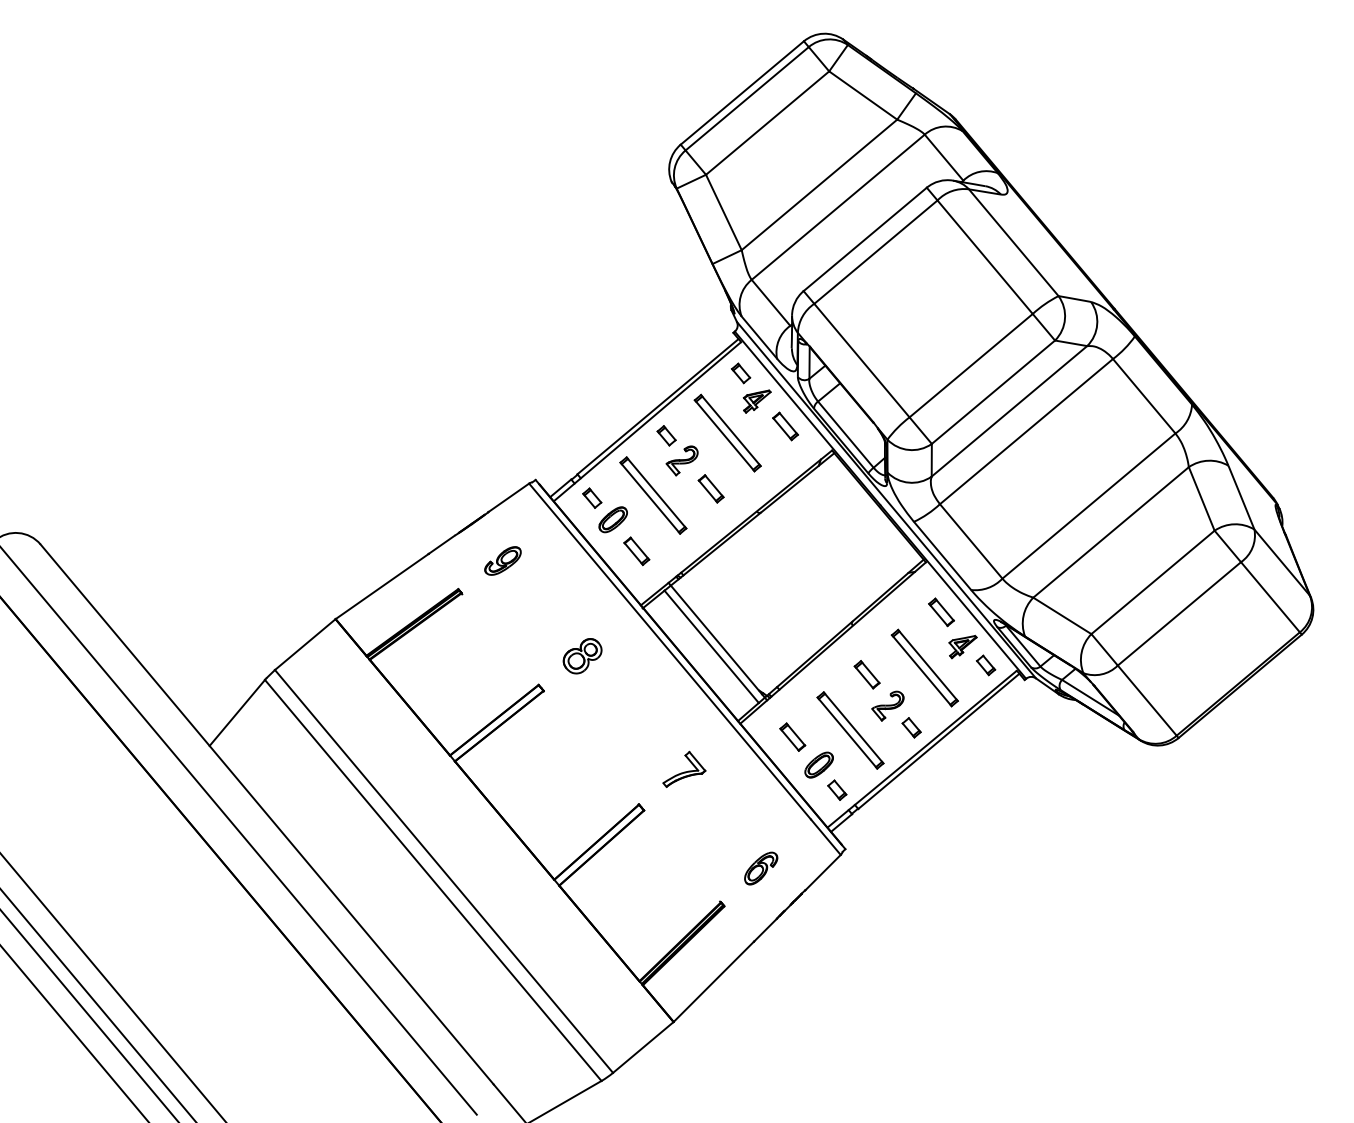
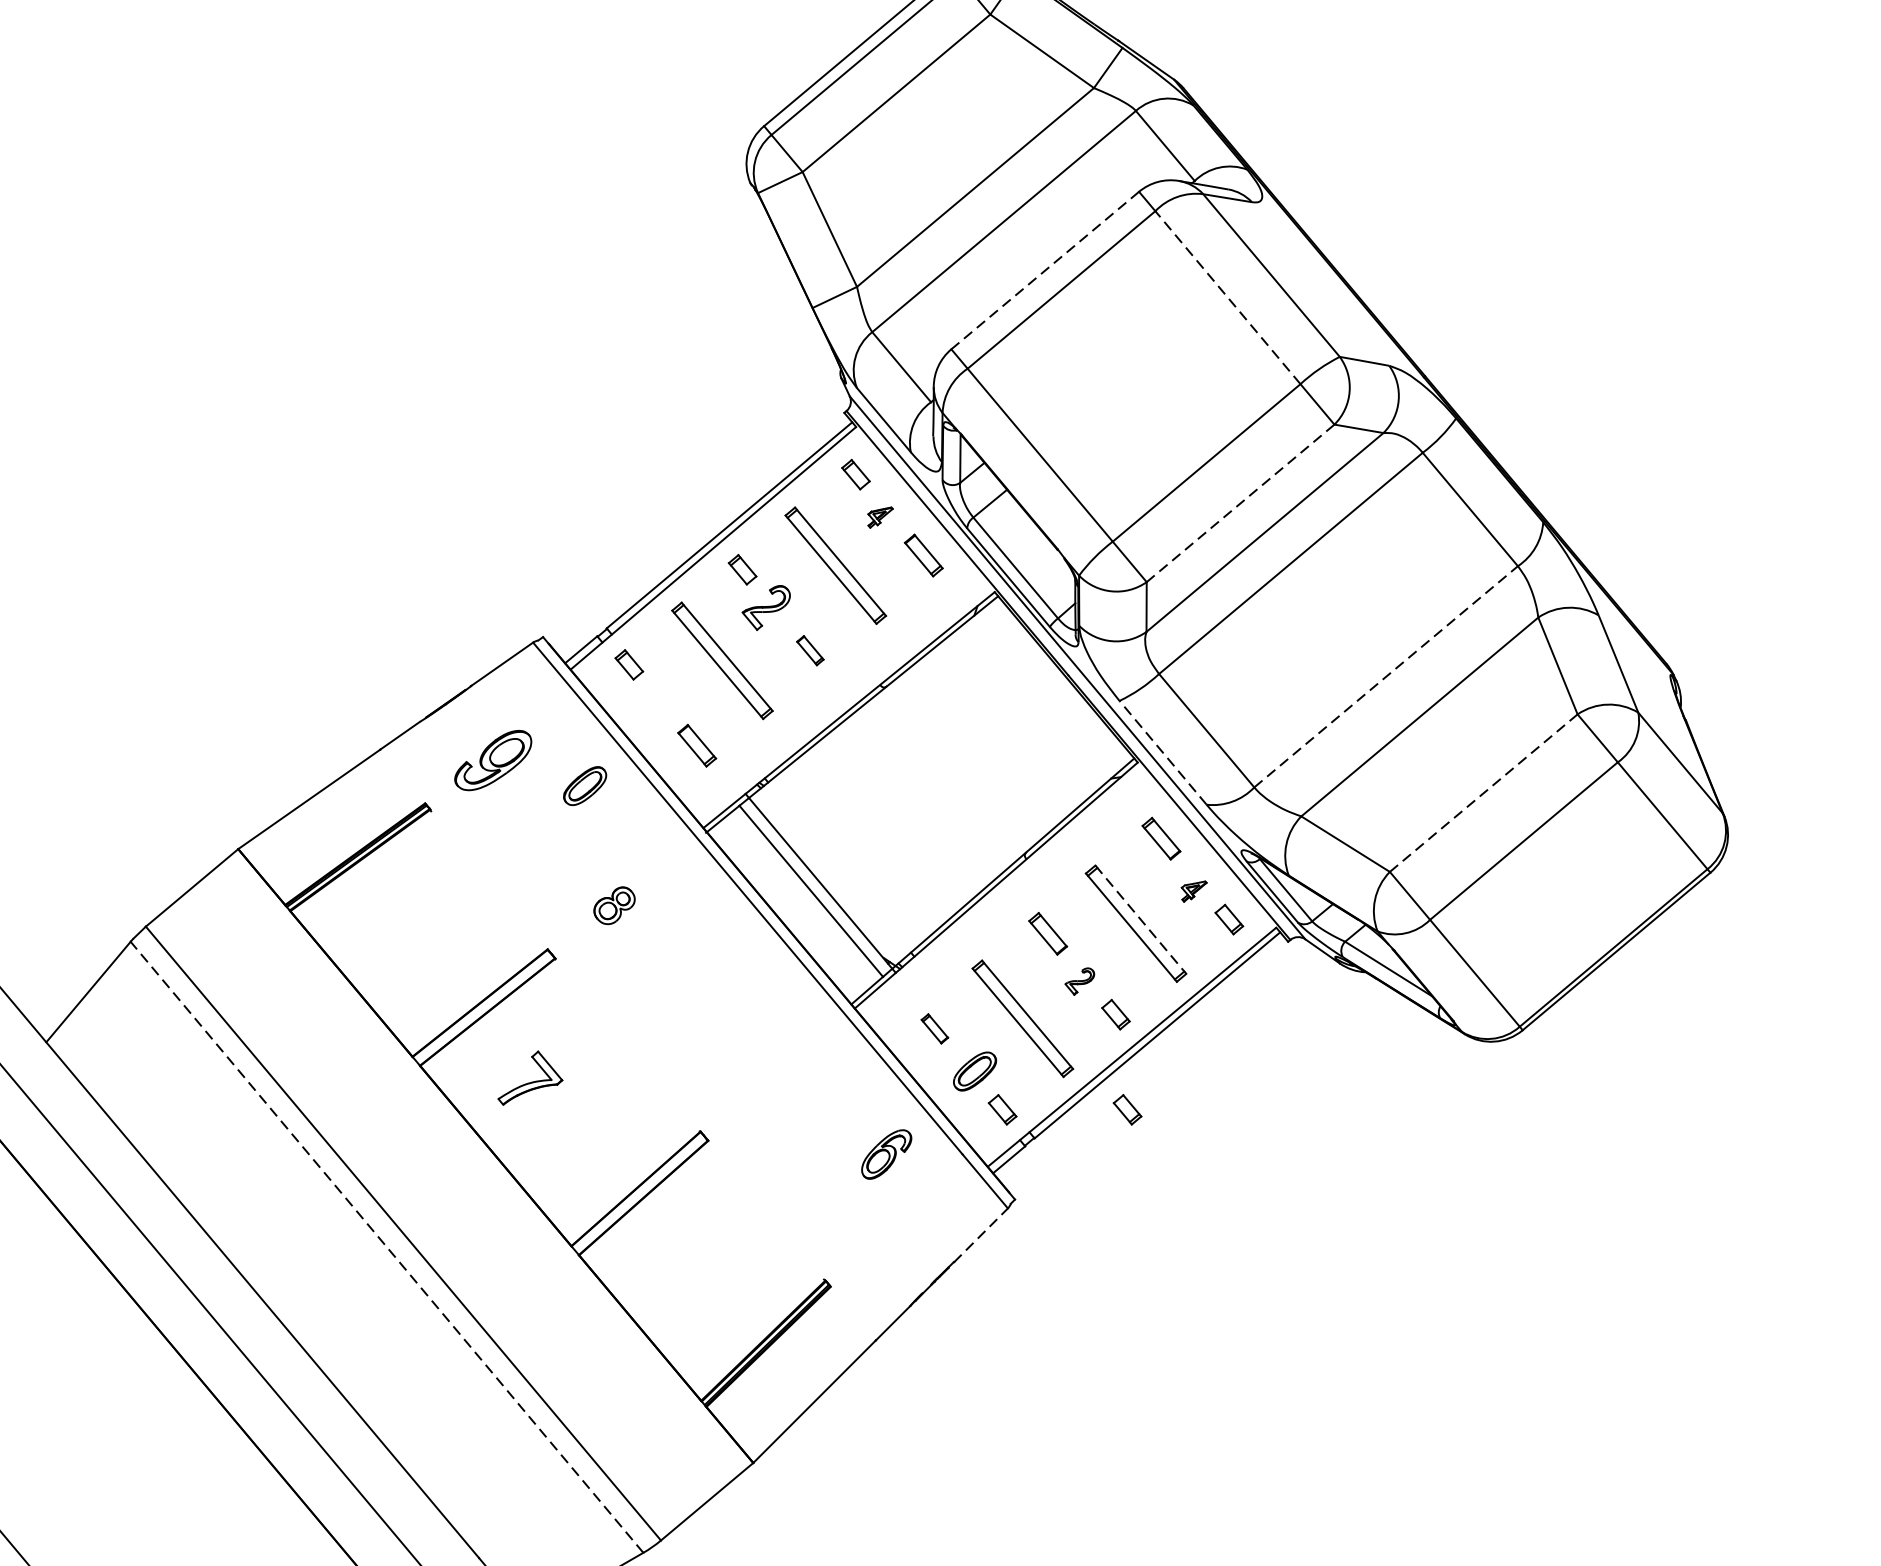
line: (864, 239) -> (1044, 270), solid -> dashed
line: (984, 256) -> (1226, 296), solid -> dashed
line: (993, 392) -> (1240, 503), solid -> dashed
part: (756, 401) -> (879, 517), size x0.6
part: (710, 488) -> (809, 650), size x0.7
line: (1088, 506) -> (1385, 677), solid -> dashed
part: (612, 519) -> (583, 785), moved
line: (942, 555) -> (1162, 752), solid -> dashed
part: (502, 560) -> (492, 759), size x1.4
line: (1153, 582) -> (1484, 793), solid -> dashed
part: (962, 646) -> (1193, 890), size x0.6
part: (582, 656) -> (614, 906), size x0.7
line: (928, 665) -> (1141, 919), solid -> dashed
part: (887, 705) -> (1079, 980), size x0.6
part: (792, 736) -> (934, 1027), size x0.7
part: (684, 768) -> (530, 1076), moved
part: (919, 789) -> (1127, 1108), added
part: (761, 868) -> (887, 1154), moved
line: (823, 872) -> (981, 1235), solid -> dashed
line: (433, 880) -> (387, 1247), solid -> dashed

